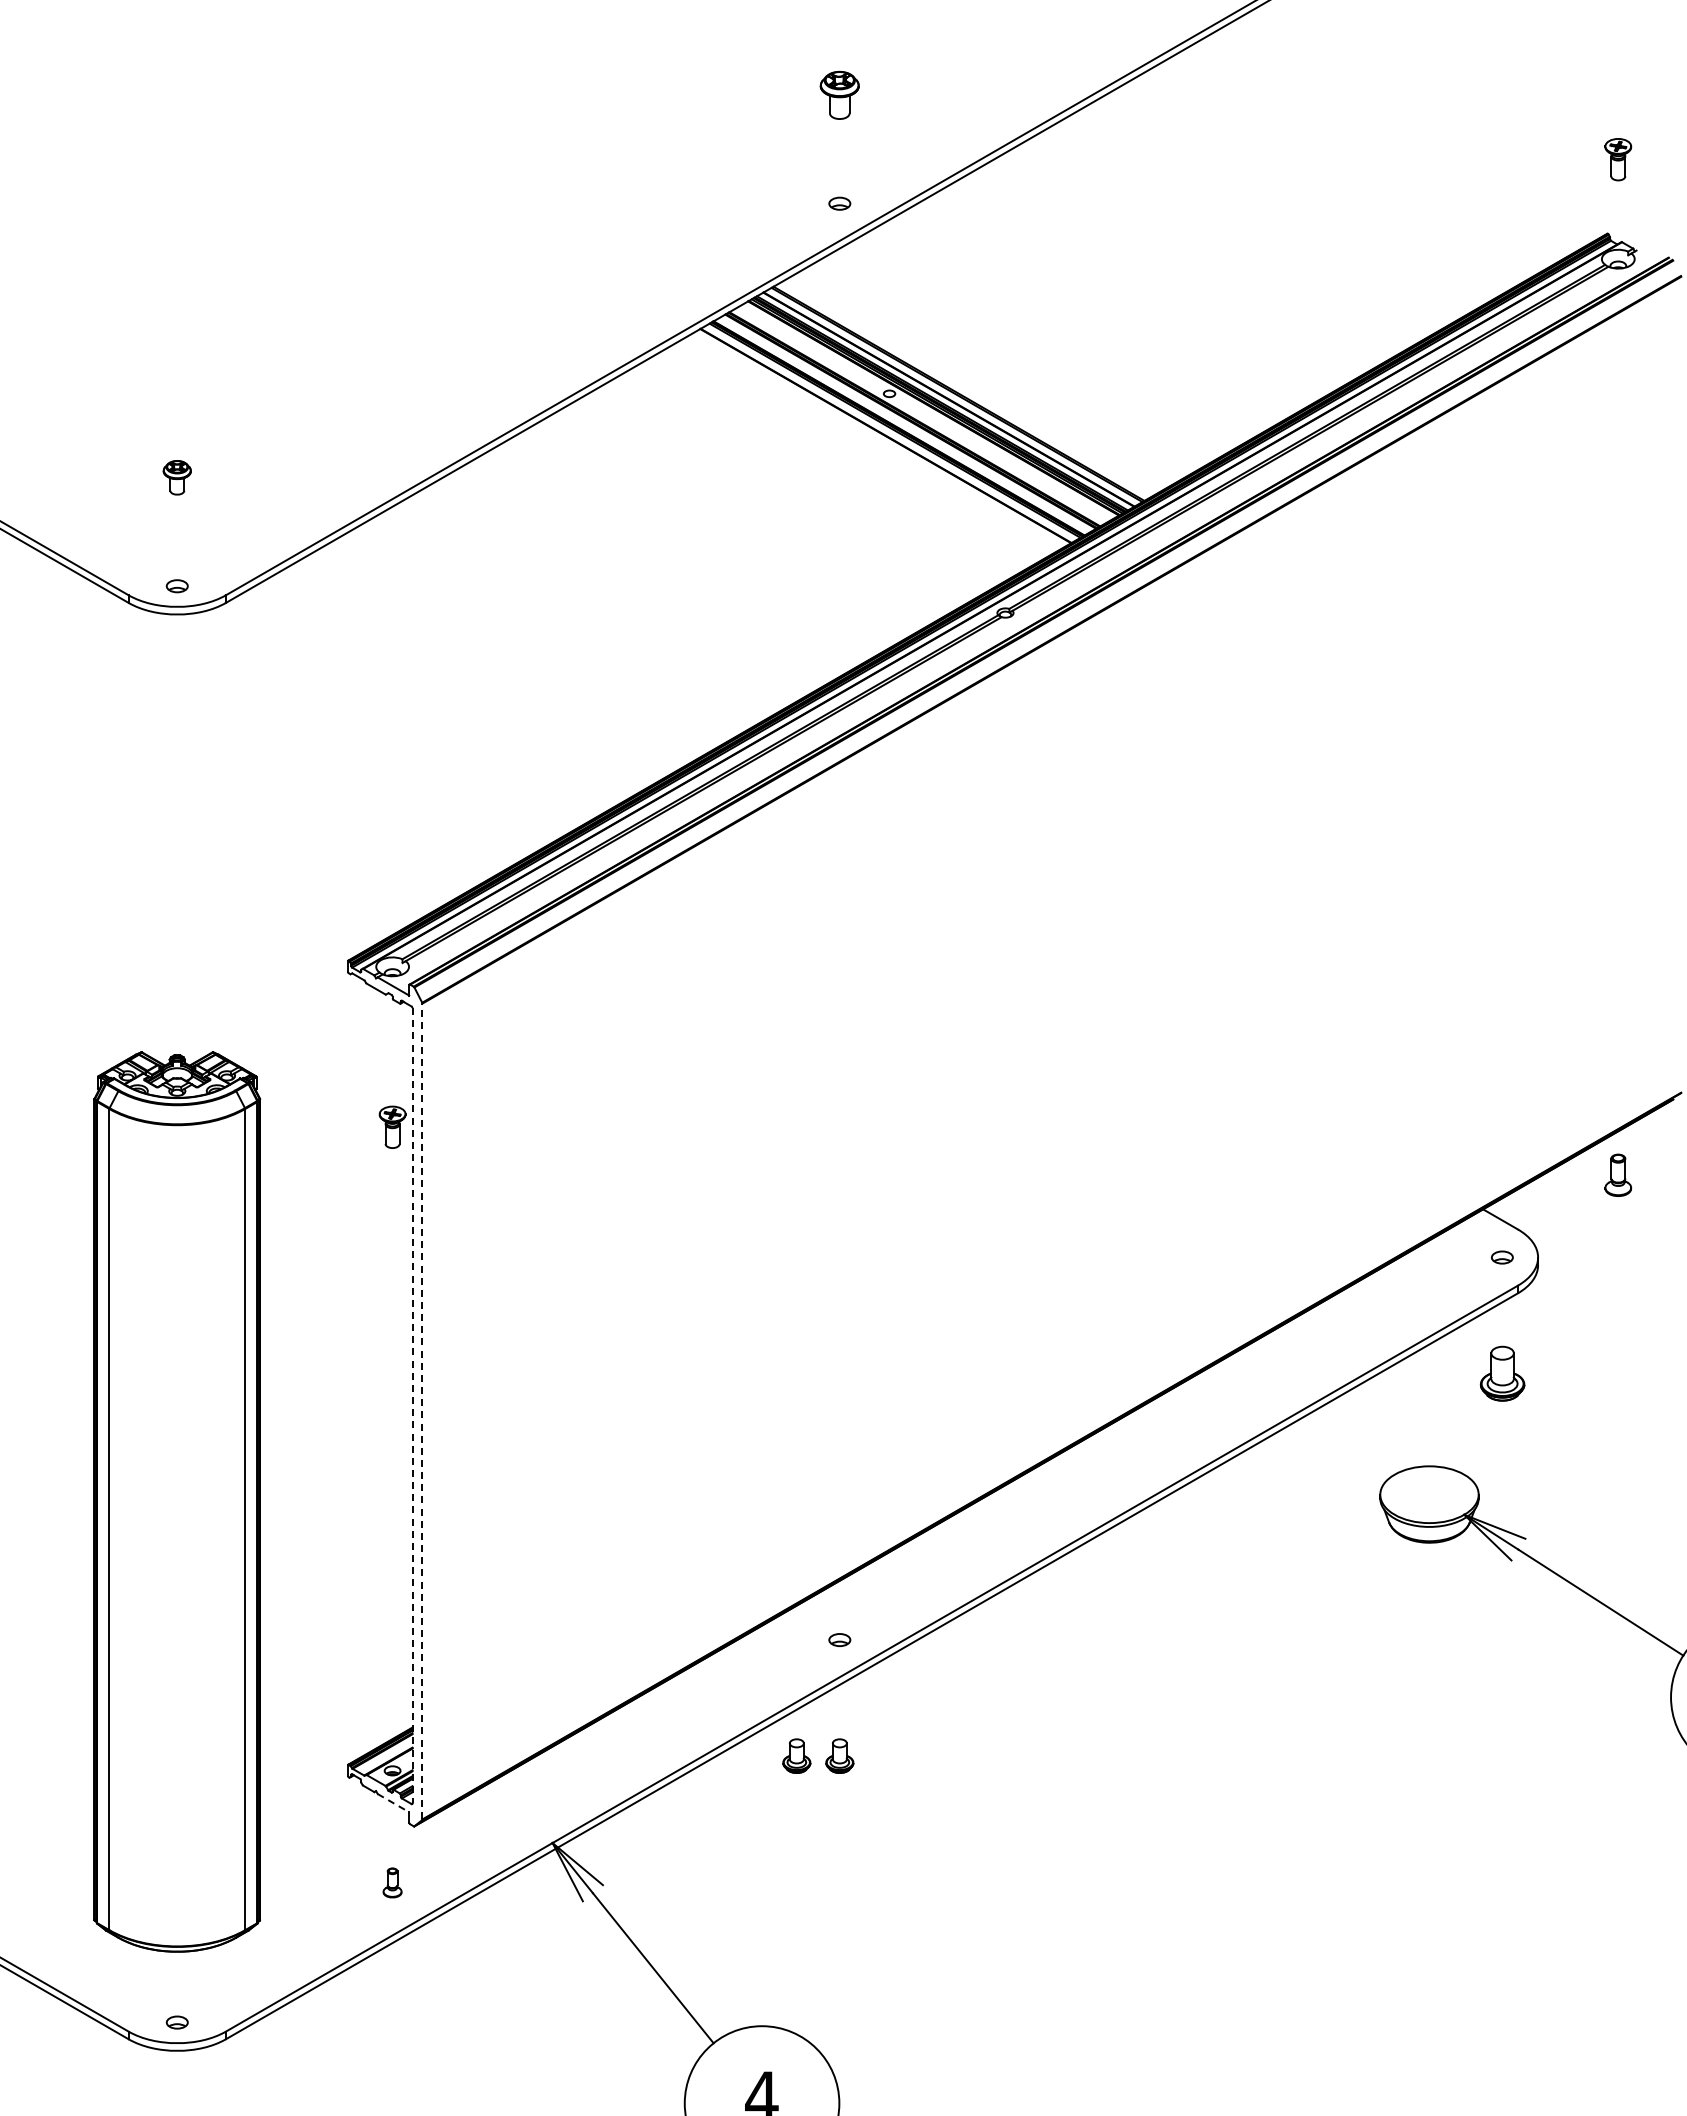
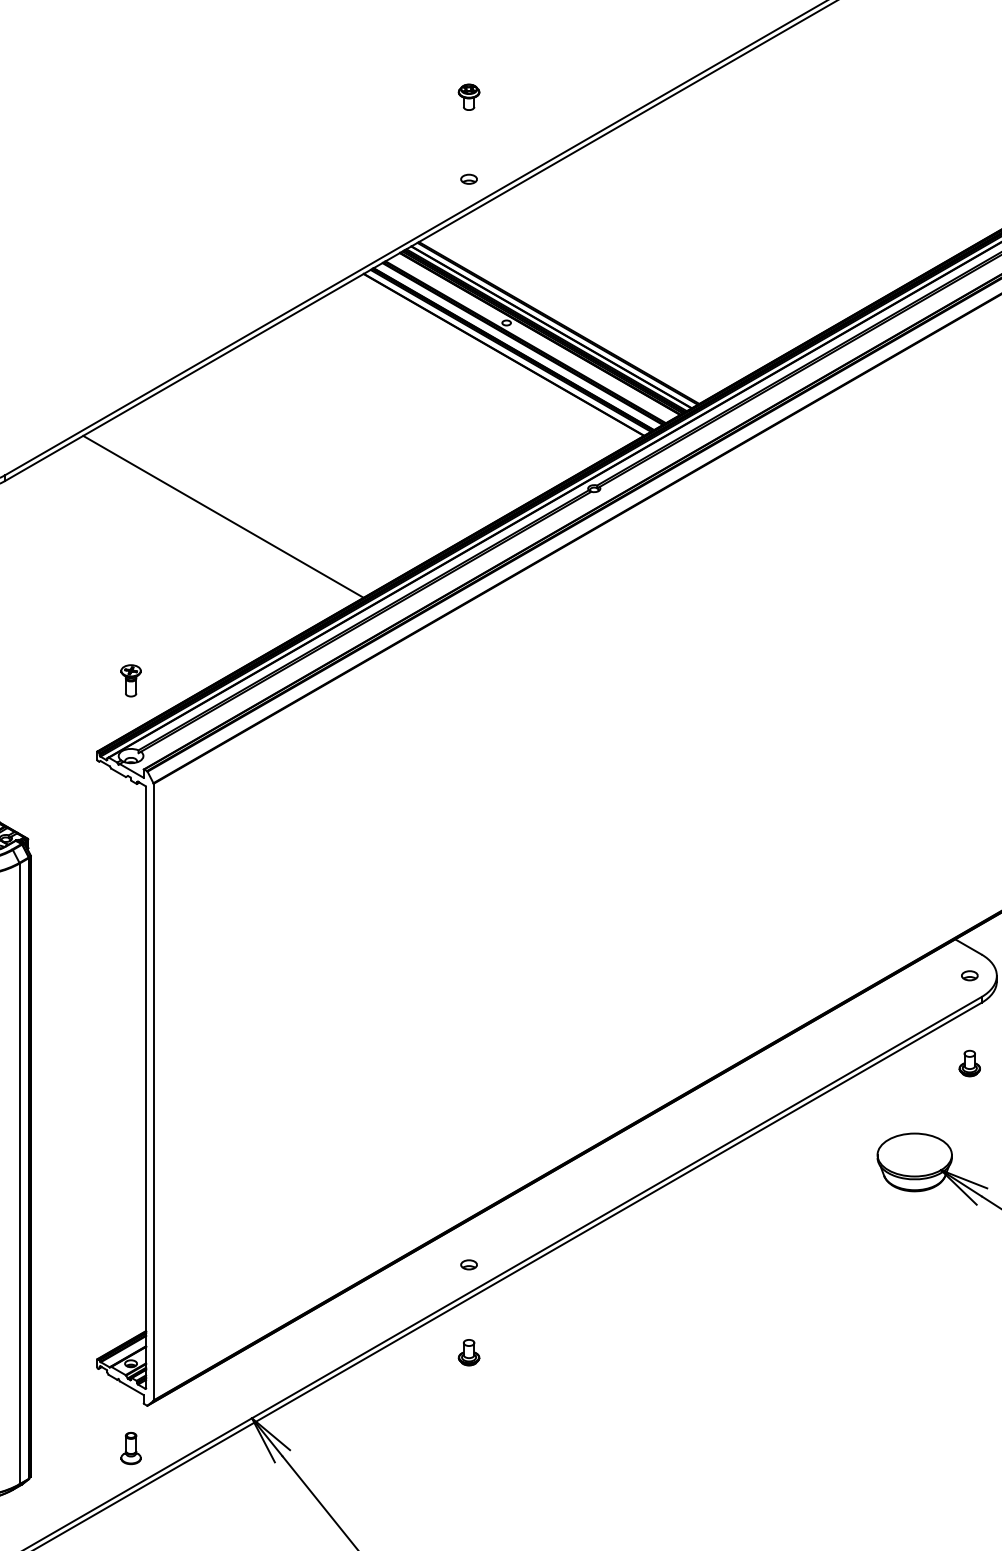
part: (839, 94) -> (468, 96), size x0.71
line: (514, 650) -> (223, 516), added
part: (392, 1126) -> (130, 680), moved
part: (1501, 1373) -> (969, 1063), size x0.62
line: (412, 1405) -> (146, 1087), dashed -> solid
line: (422, 1411) -> (153, 1092), dashed -> solid
part: (796, 1755) -> (436, 1352), removed
line: (393, 1803) -> (131, 1388), dashed -> solid
part: (392, 1882) -> (130, 1448), size x1.43

